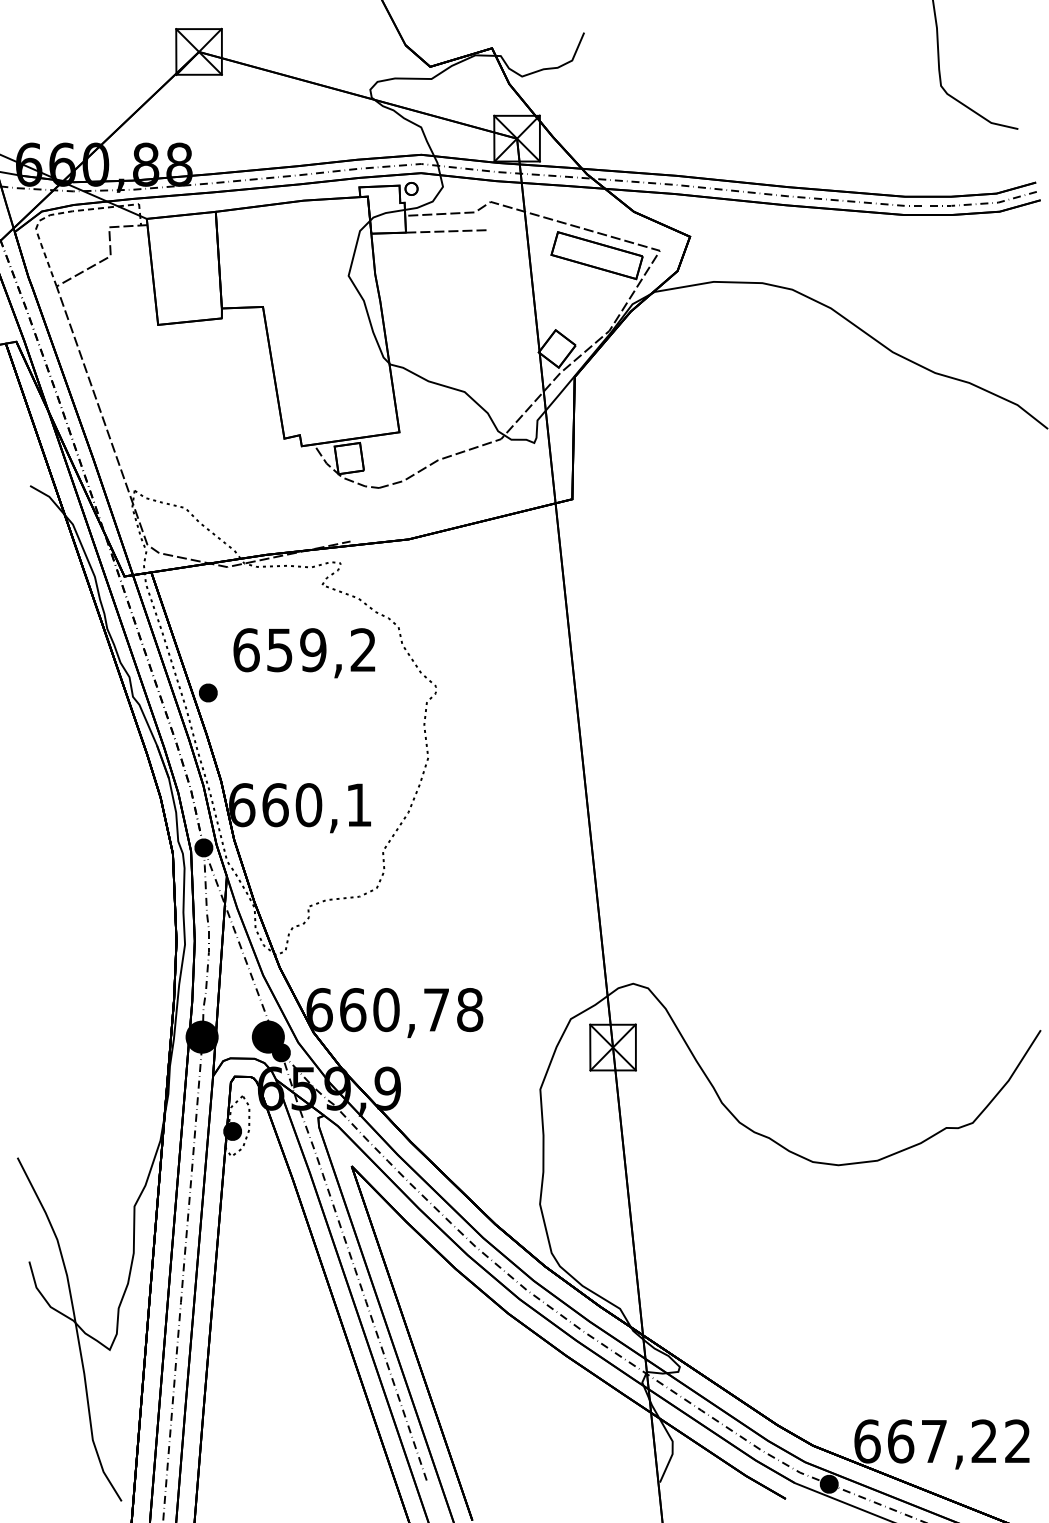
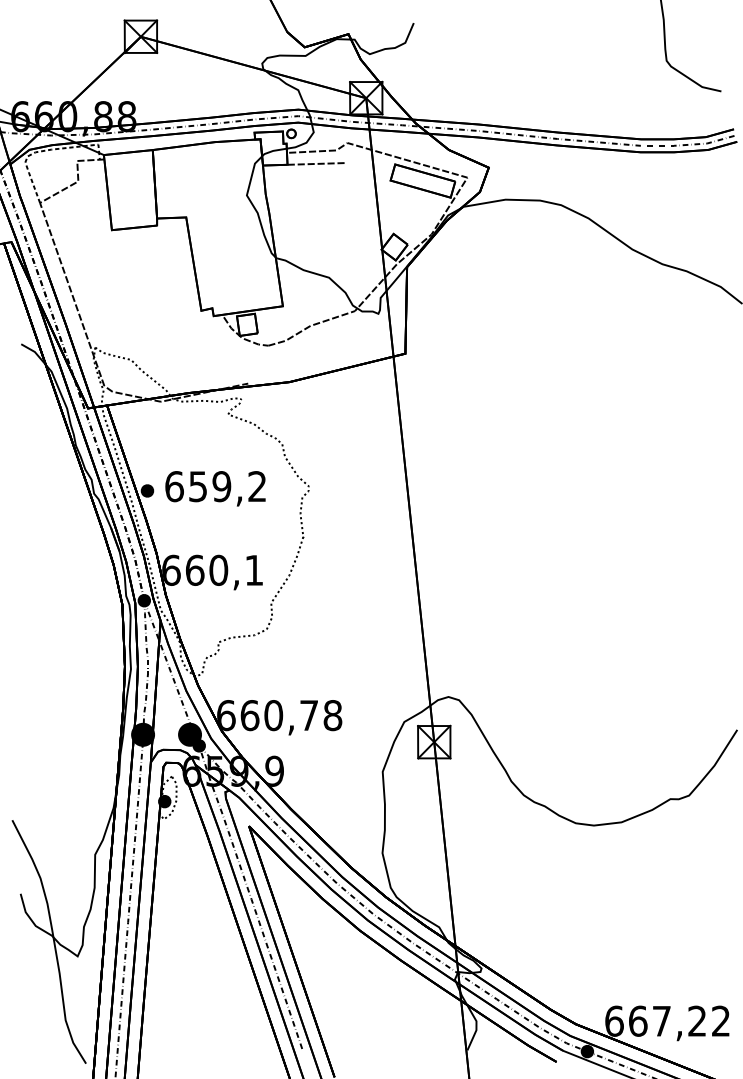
text: (304, 652) -> (215, 488), moved

